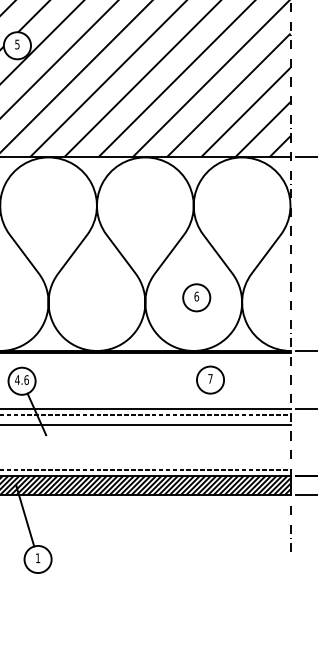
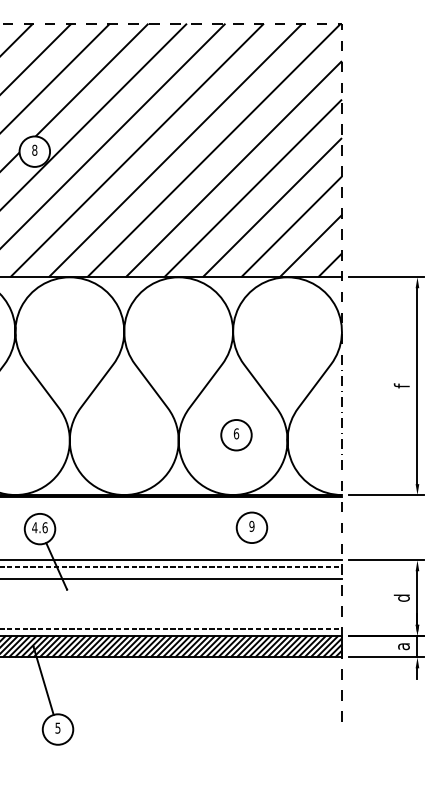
text: (17, 43) -> (34, 149), 5 -> 8
text: (210, 378) -> (251, 525), 7 -> 9
text: (37, 557) -> (57, 727), 1 -> 5

